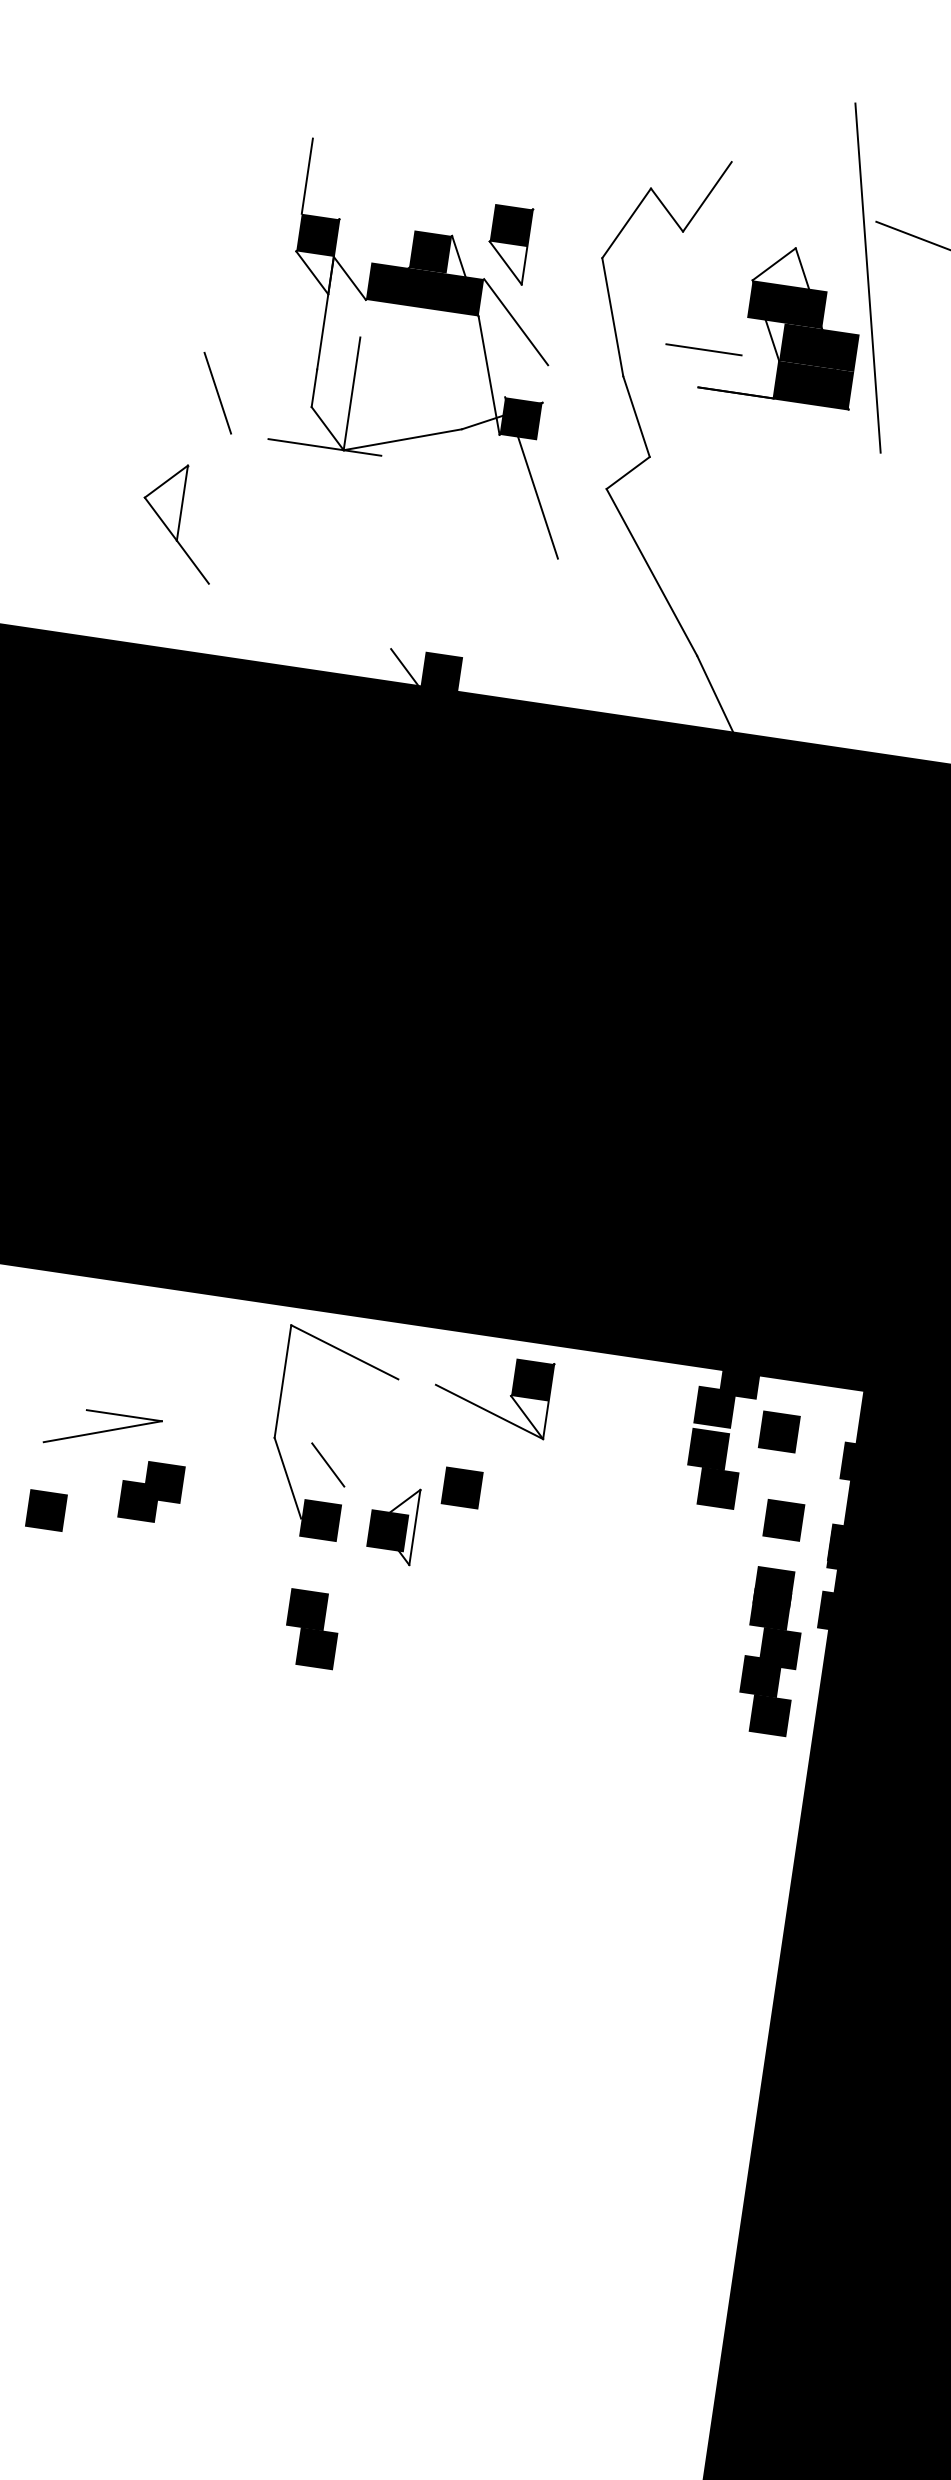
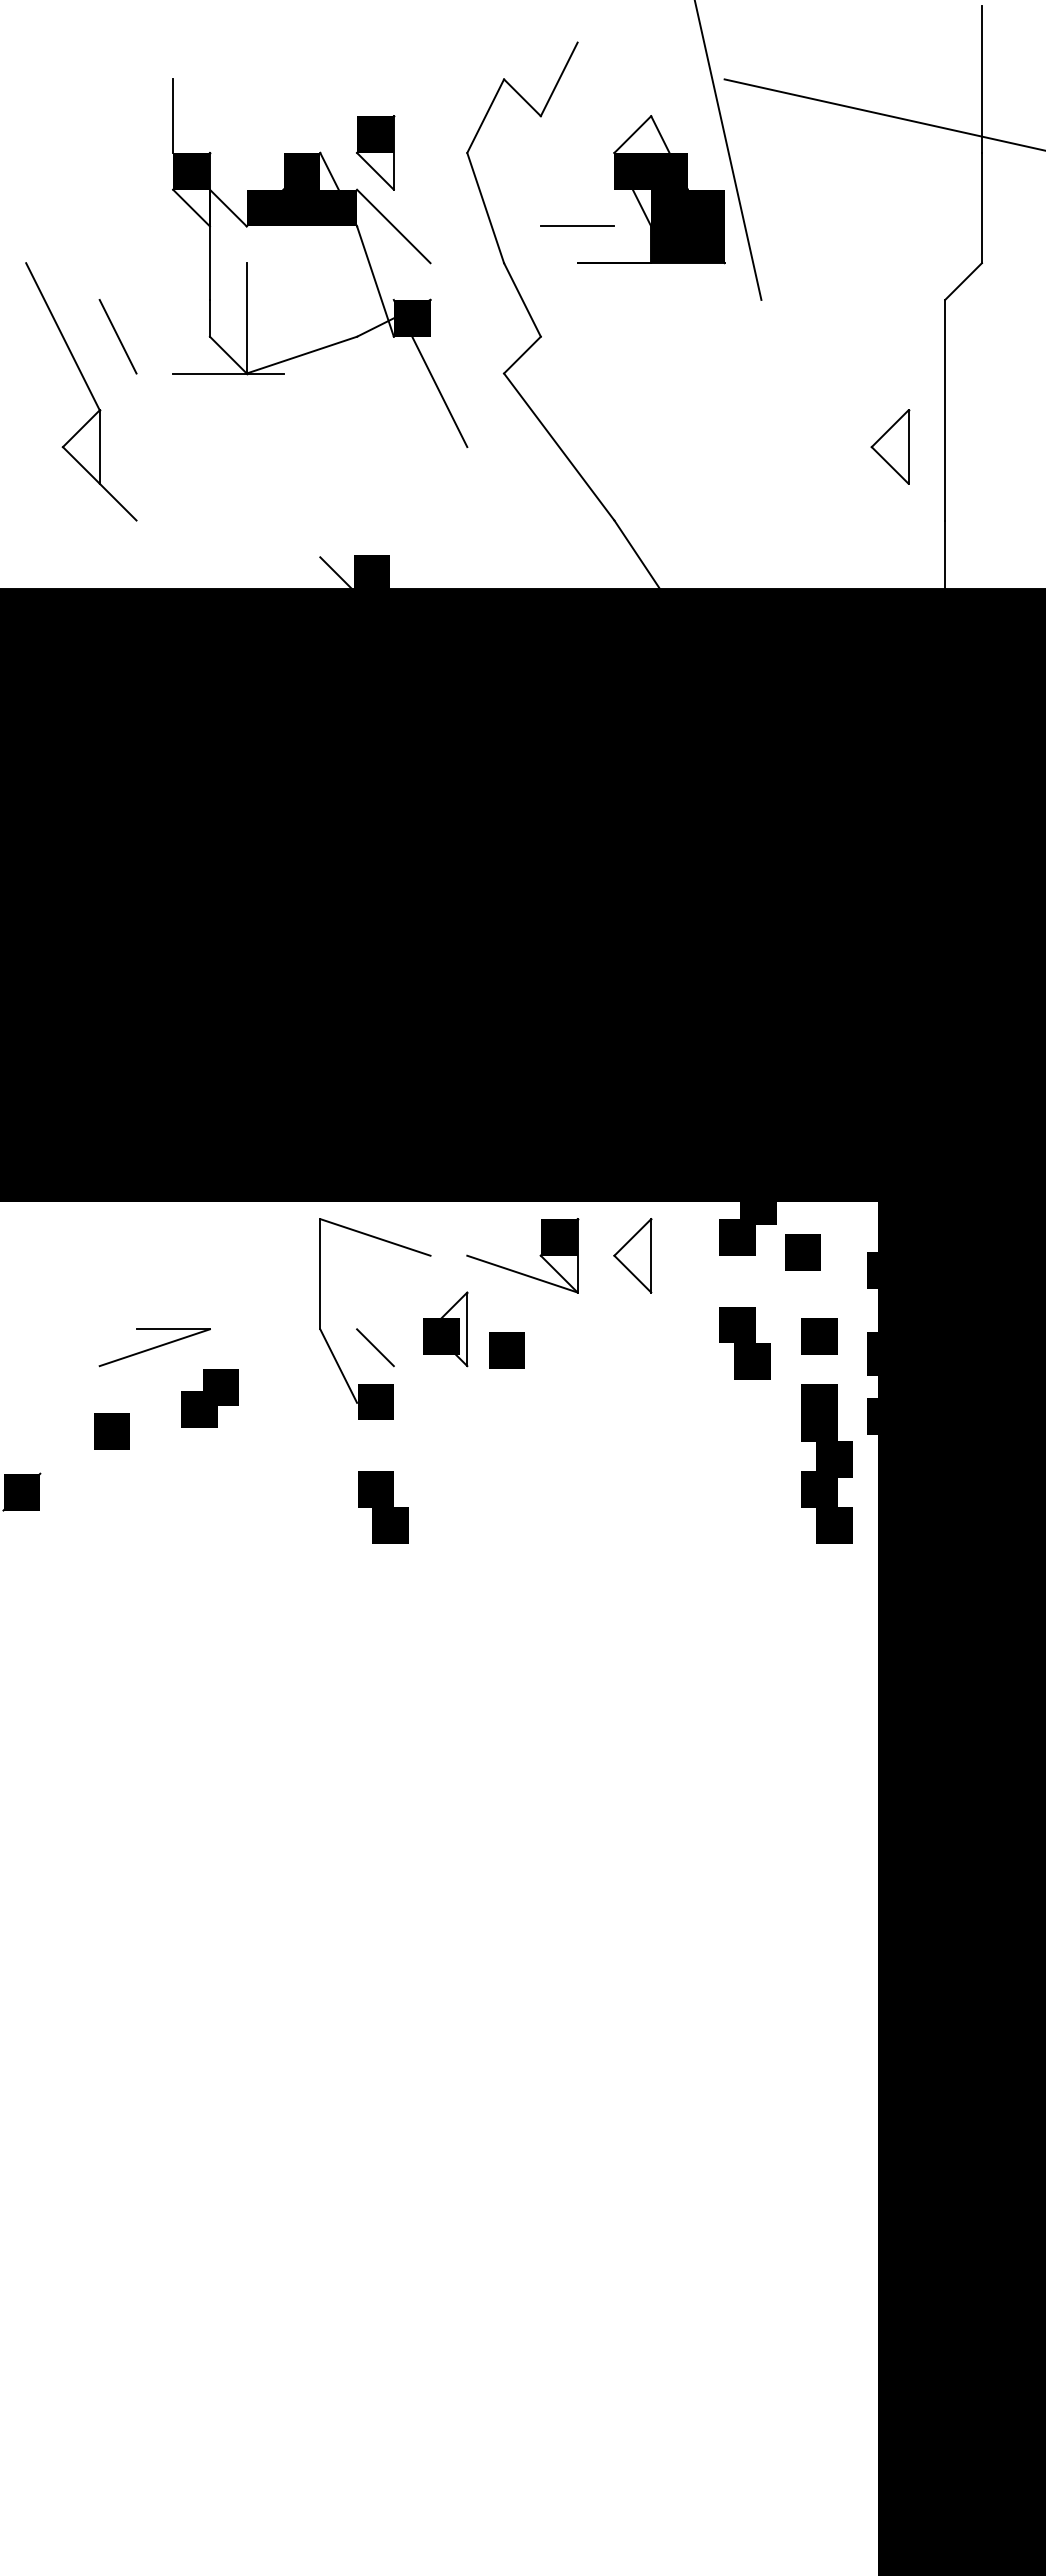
line: (161, 384) -> (62, 336), added
part: (604, 1409) -> (632, 1255), added
part: (712, 1469) -> (744, 1343), moved
part: (392, 1524) -> (445, 1329), moved

